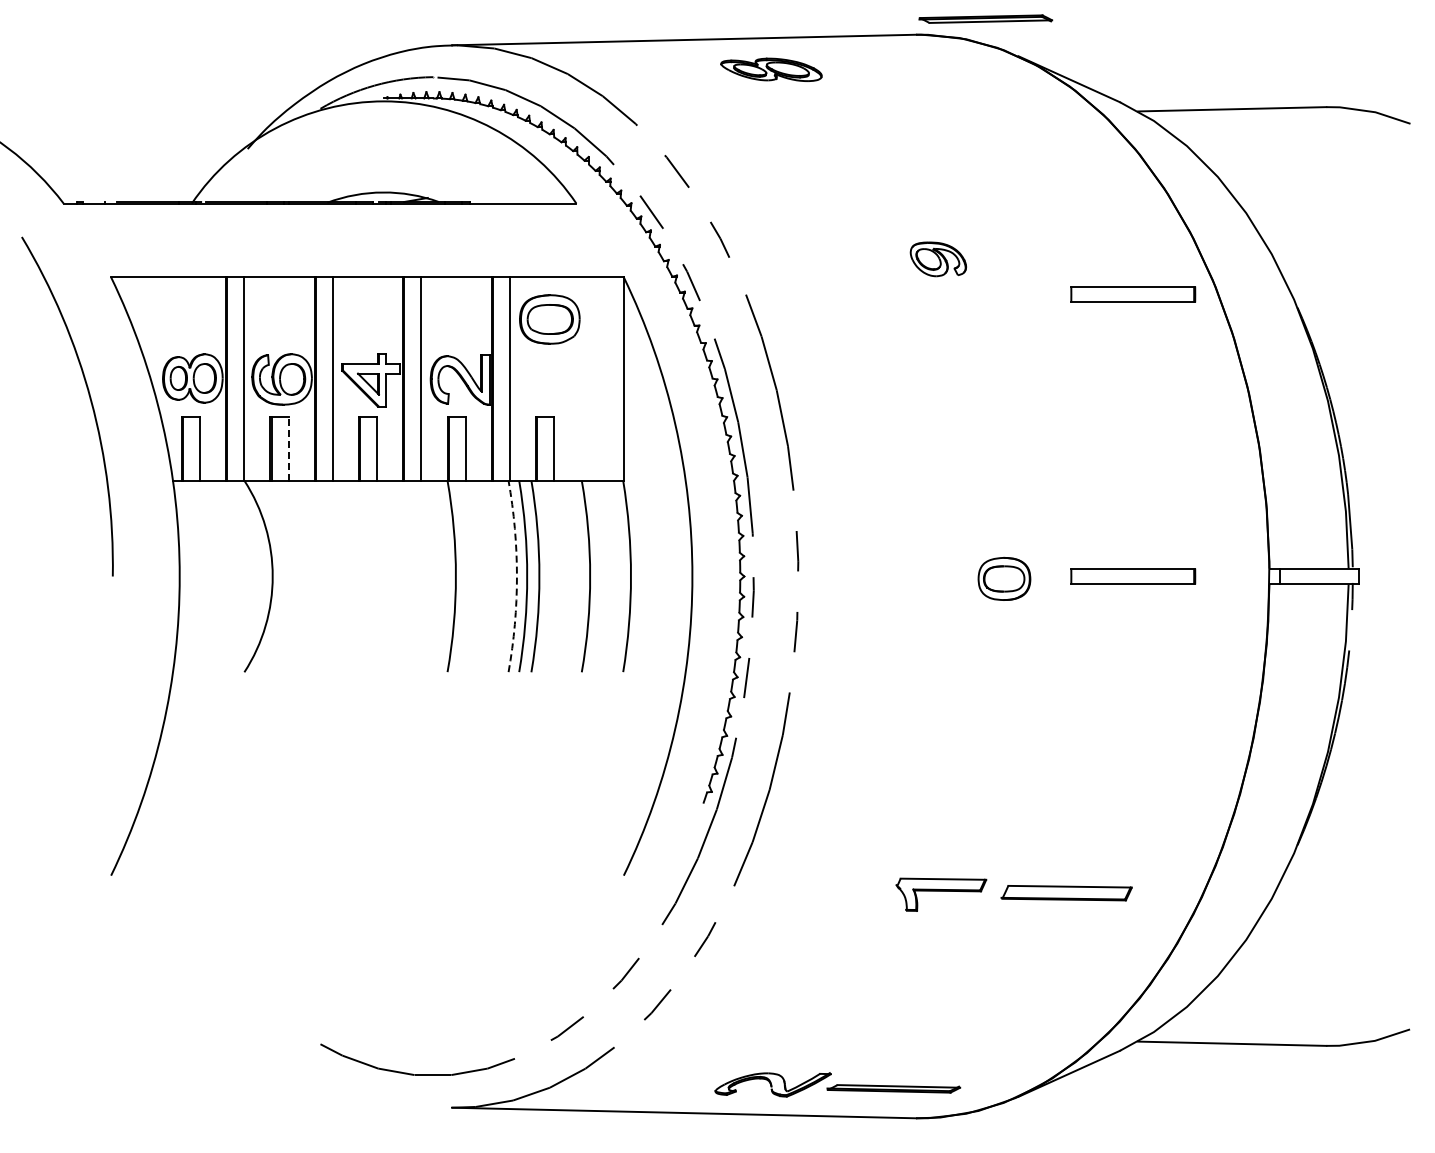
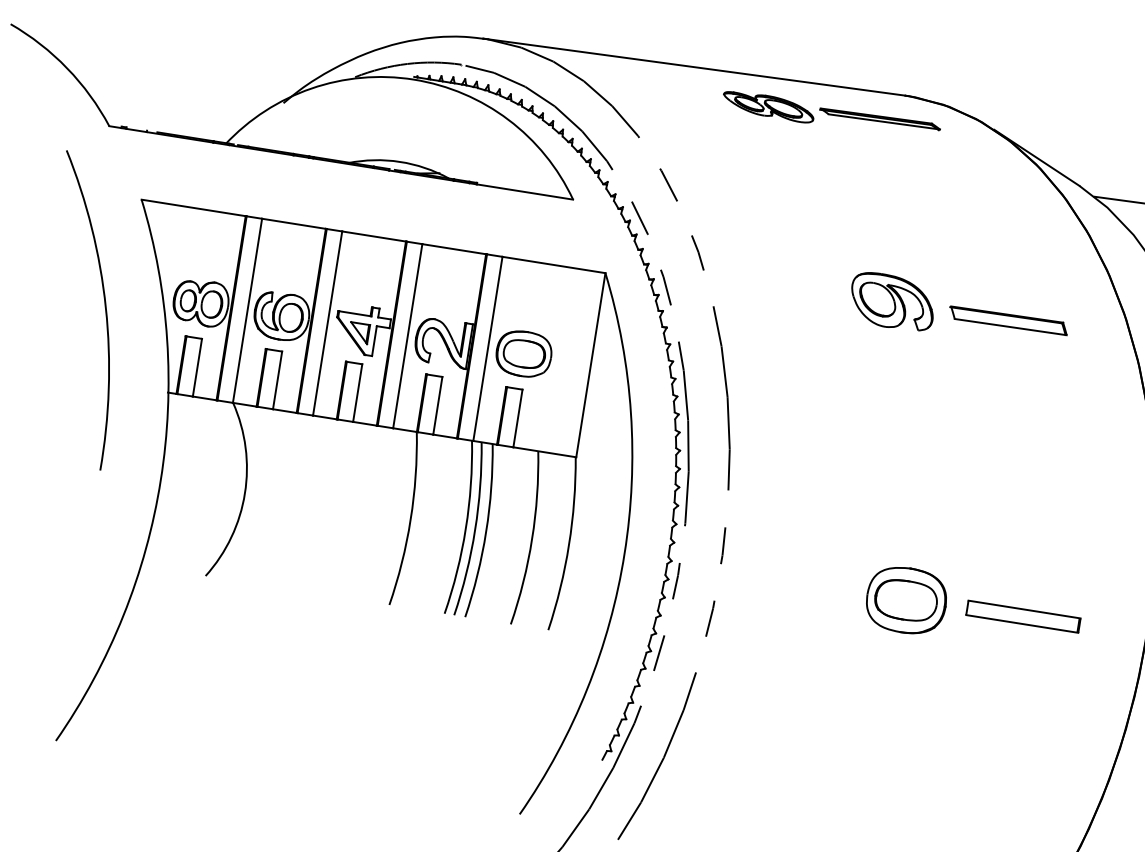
part: (985, 18) -> (880, 118), moved
part: (938, 259) -> (892, 302), size x1.67
part: (1066, 259) -> (1008, 320), added
part: (1133, 294) -> (1064, 361), removed
part: (549, 319) -> (523, 353), moved
line: (288, 449) -> (277, 380), dashed -> solid
arc: (516, 576) -> (465, 528), dashed -> solid
part: (1004, 578) -> (906, 600), size x1.67

